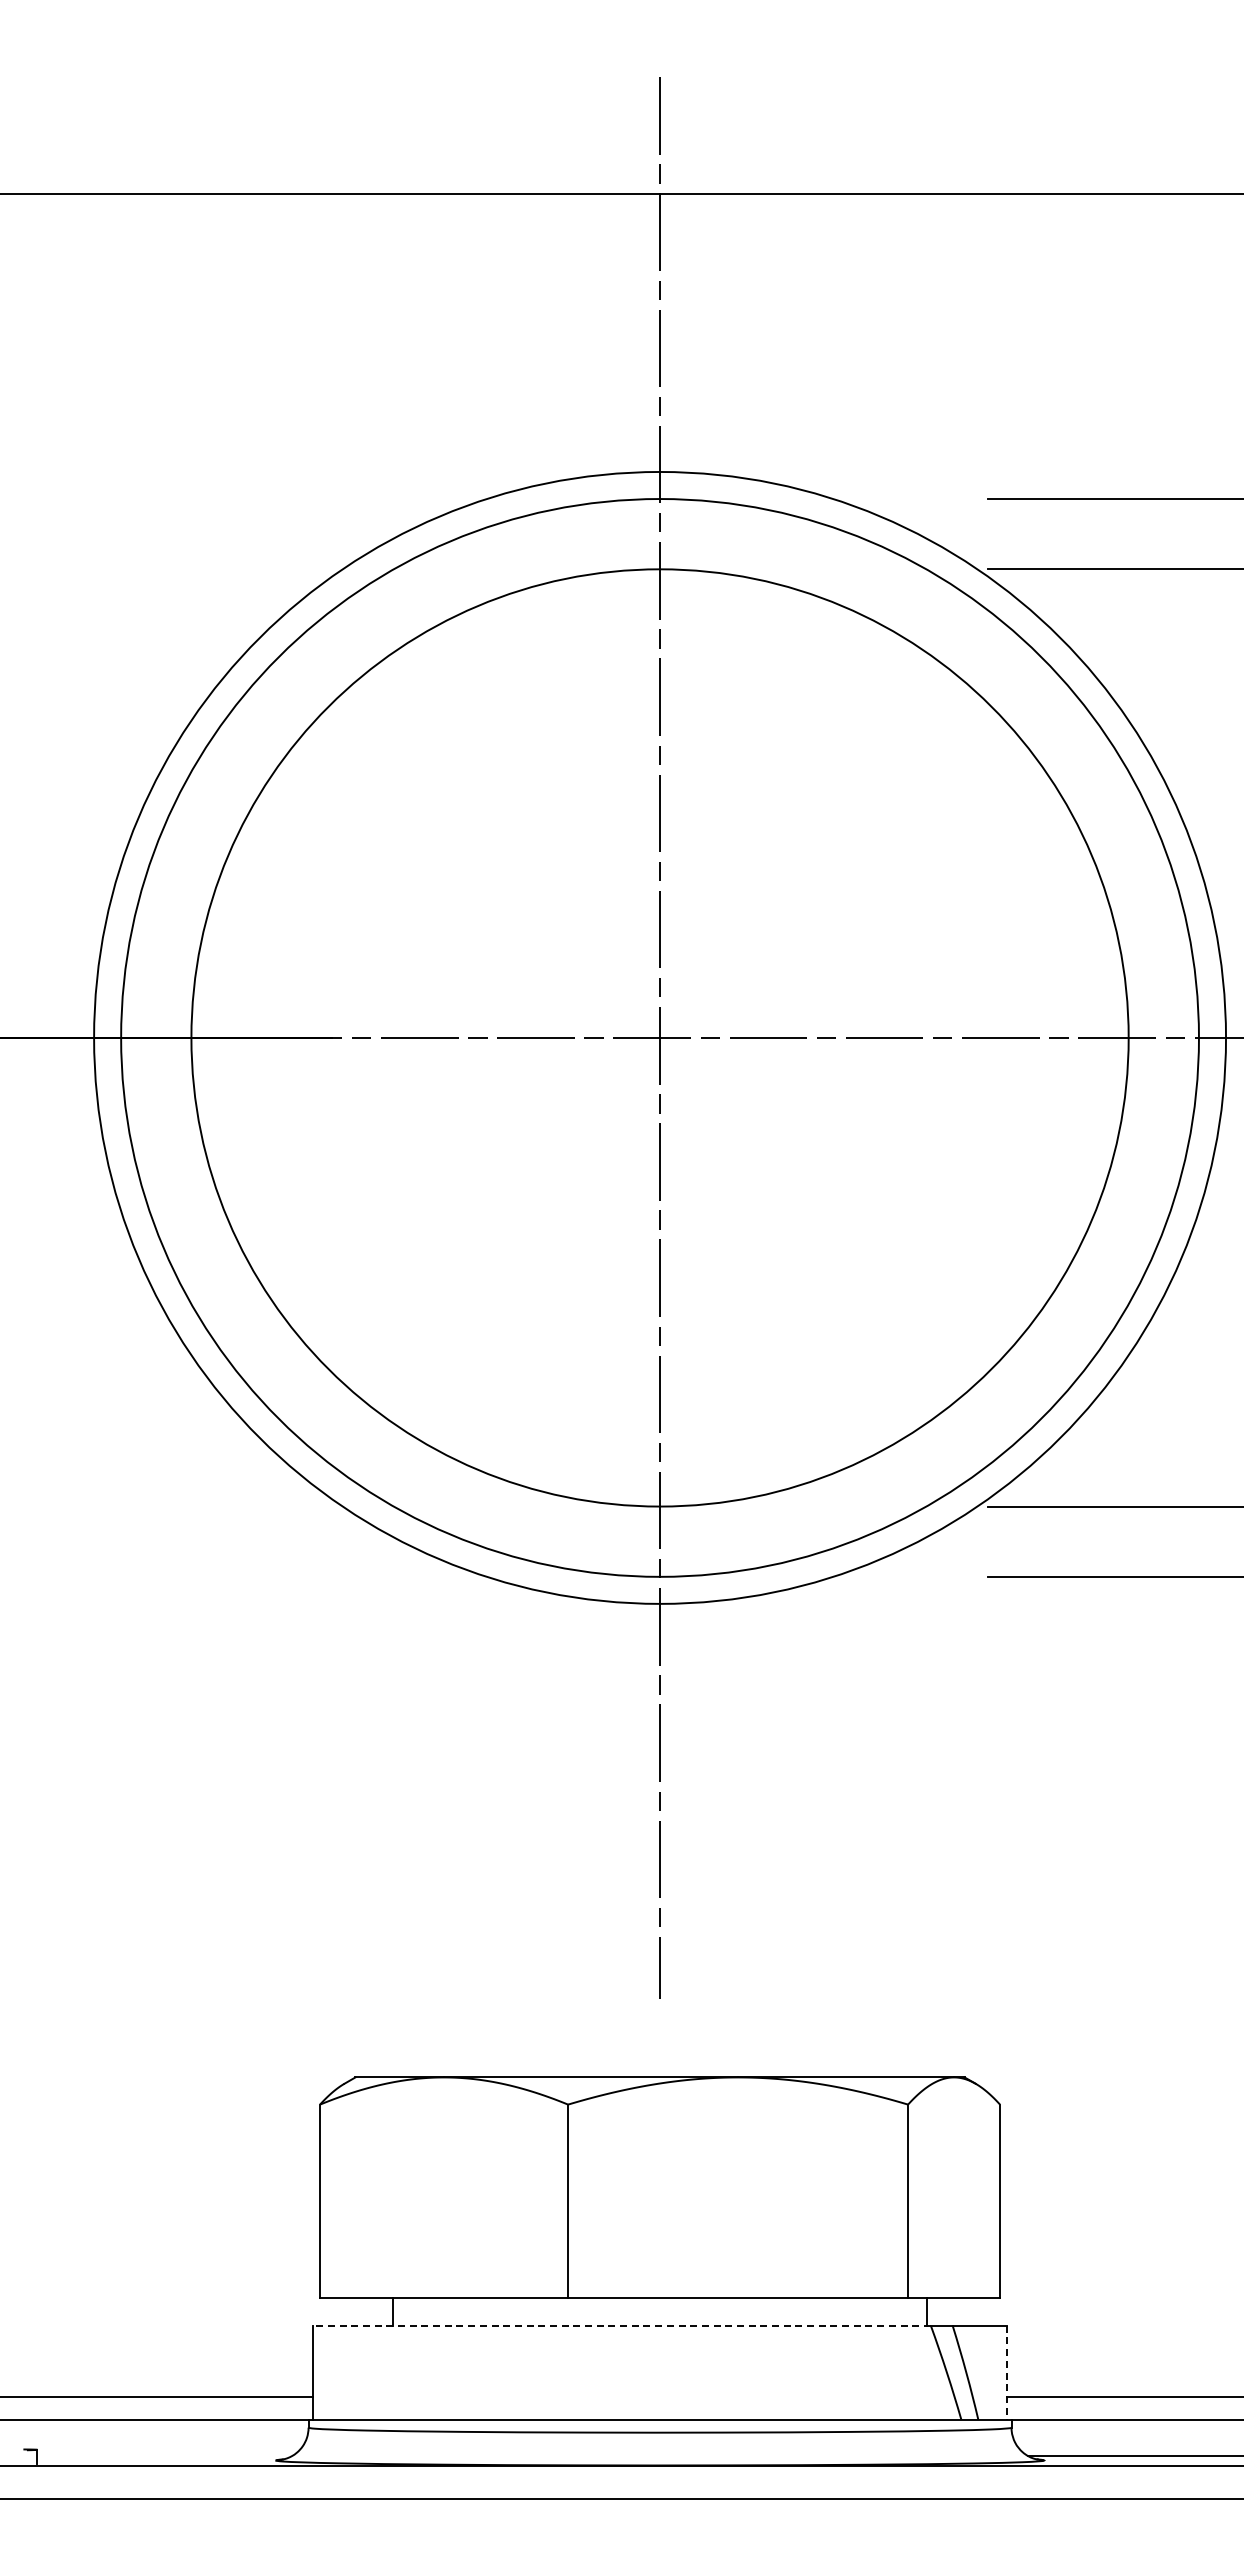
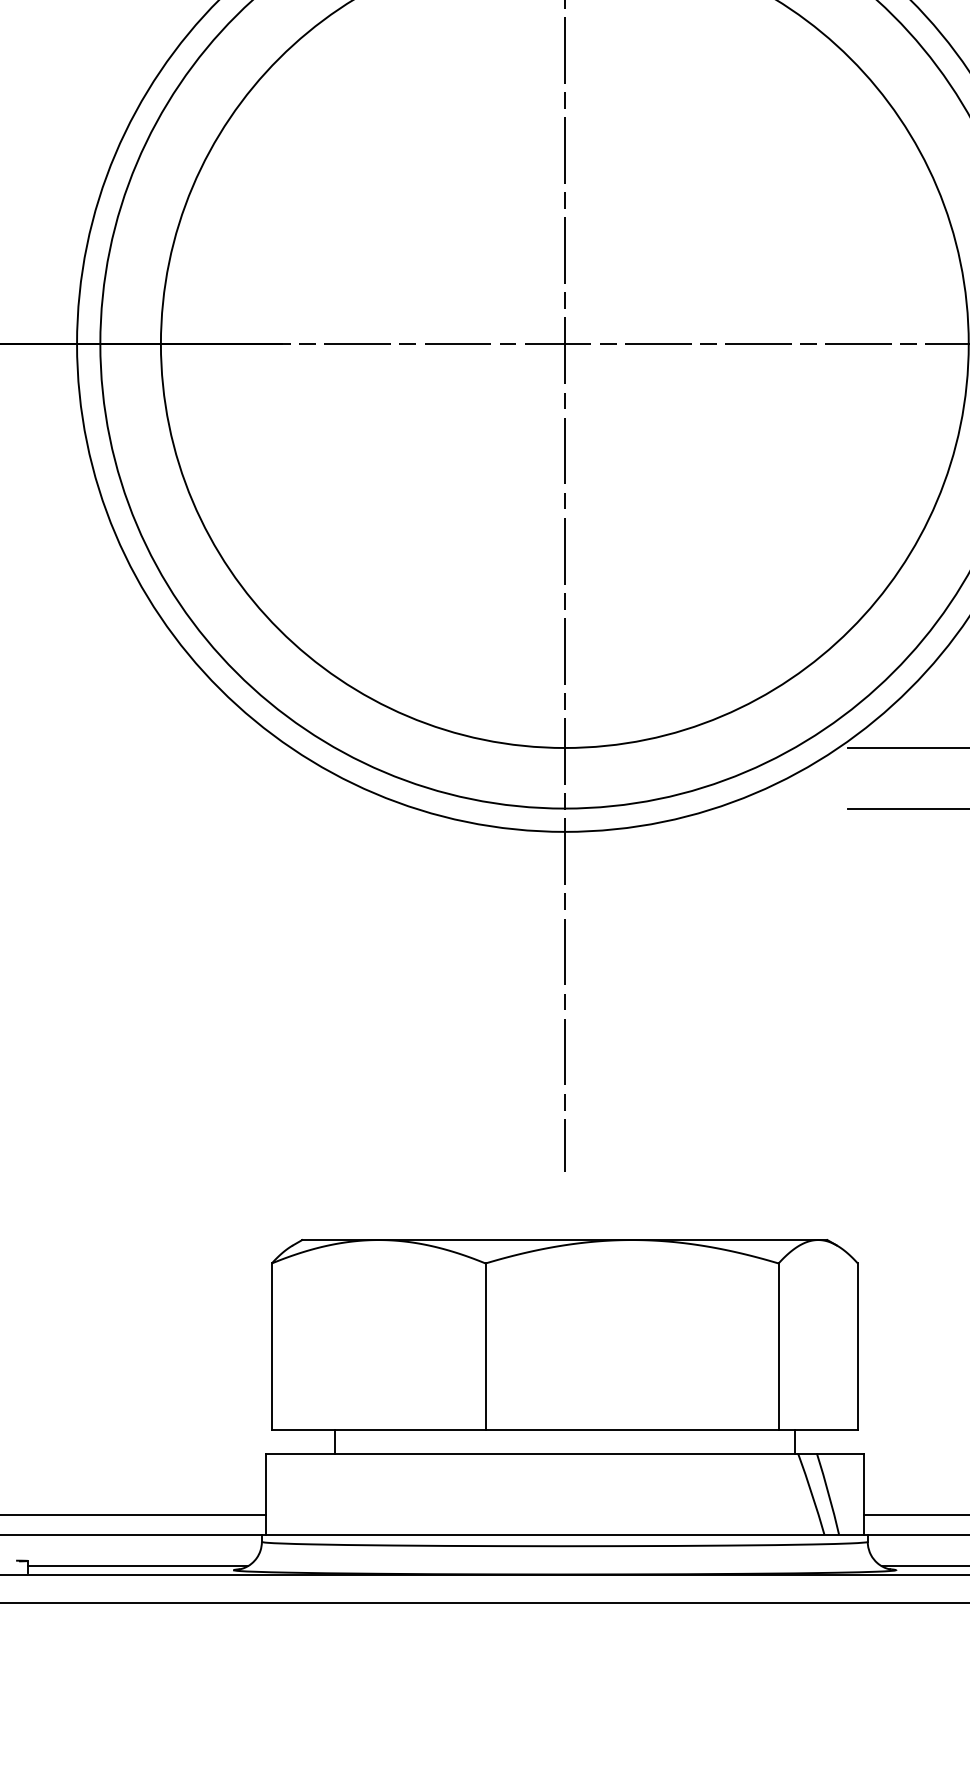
line: (622, 2325) -> (532, 1453), dashed -> solid
line: (1006, 2372) -> (863, 1494), dashed -> solid
line: (164, 2455) -> (137, 1565), added

